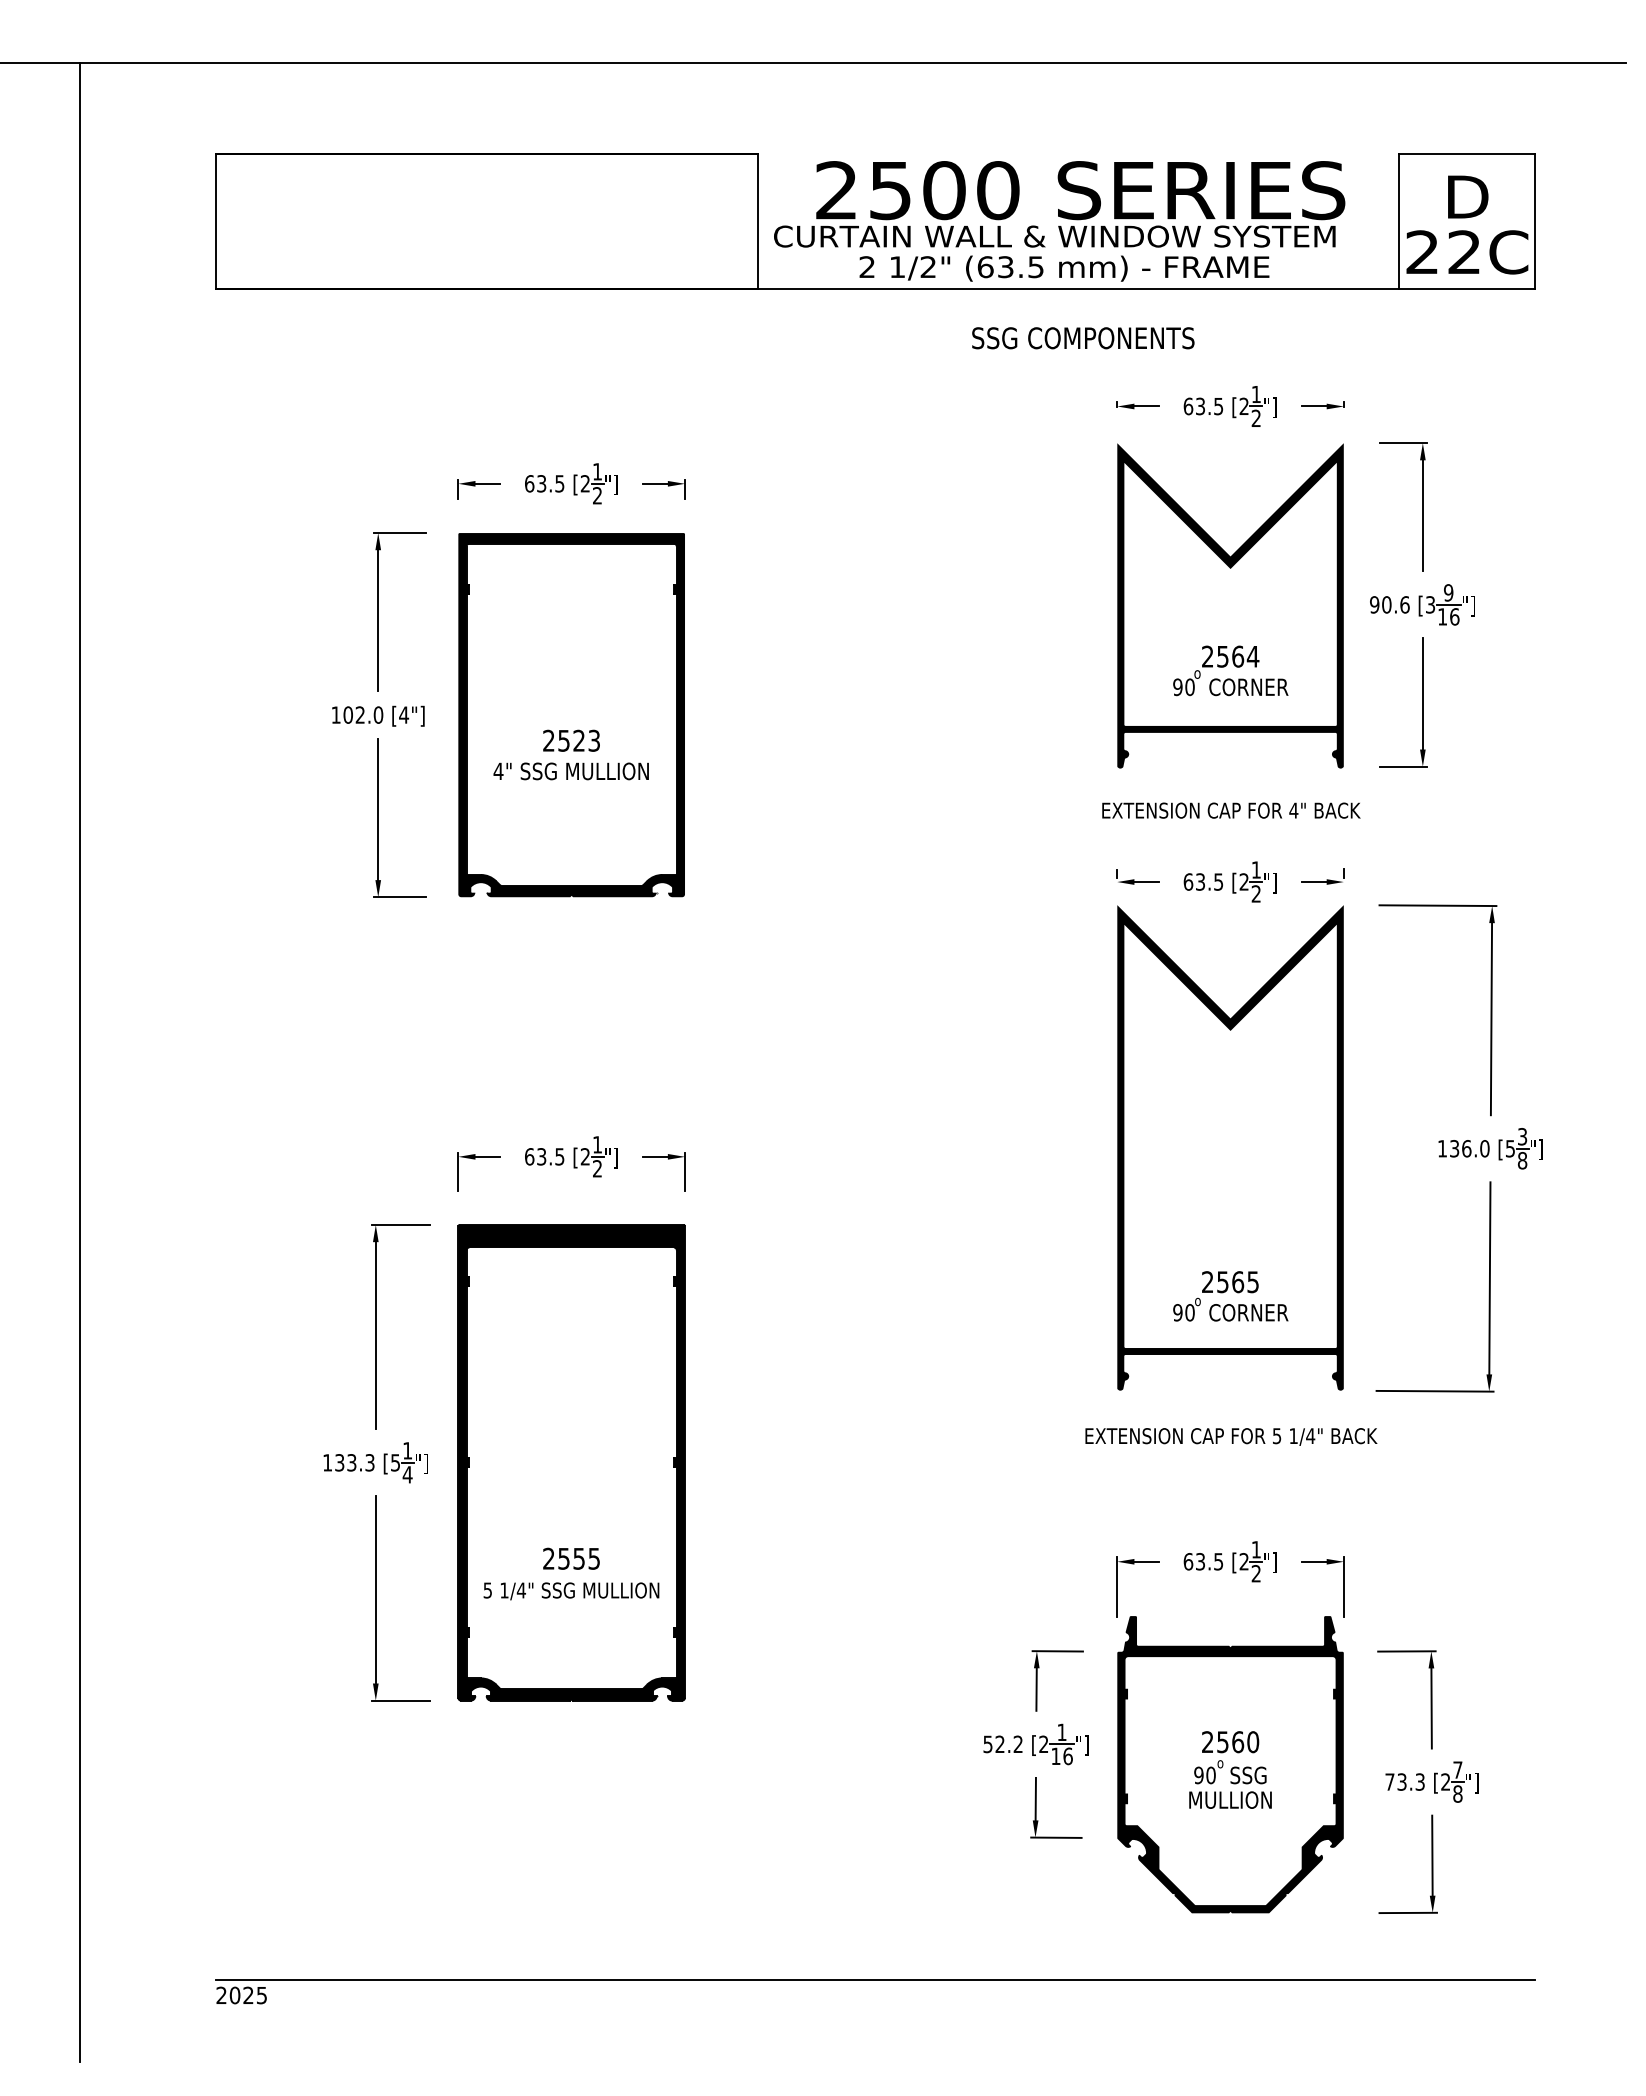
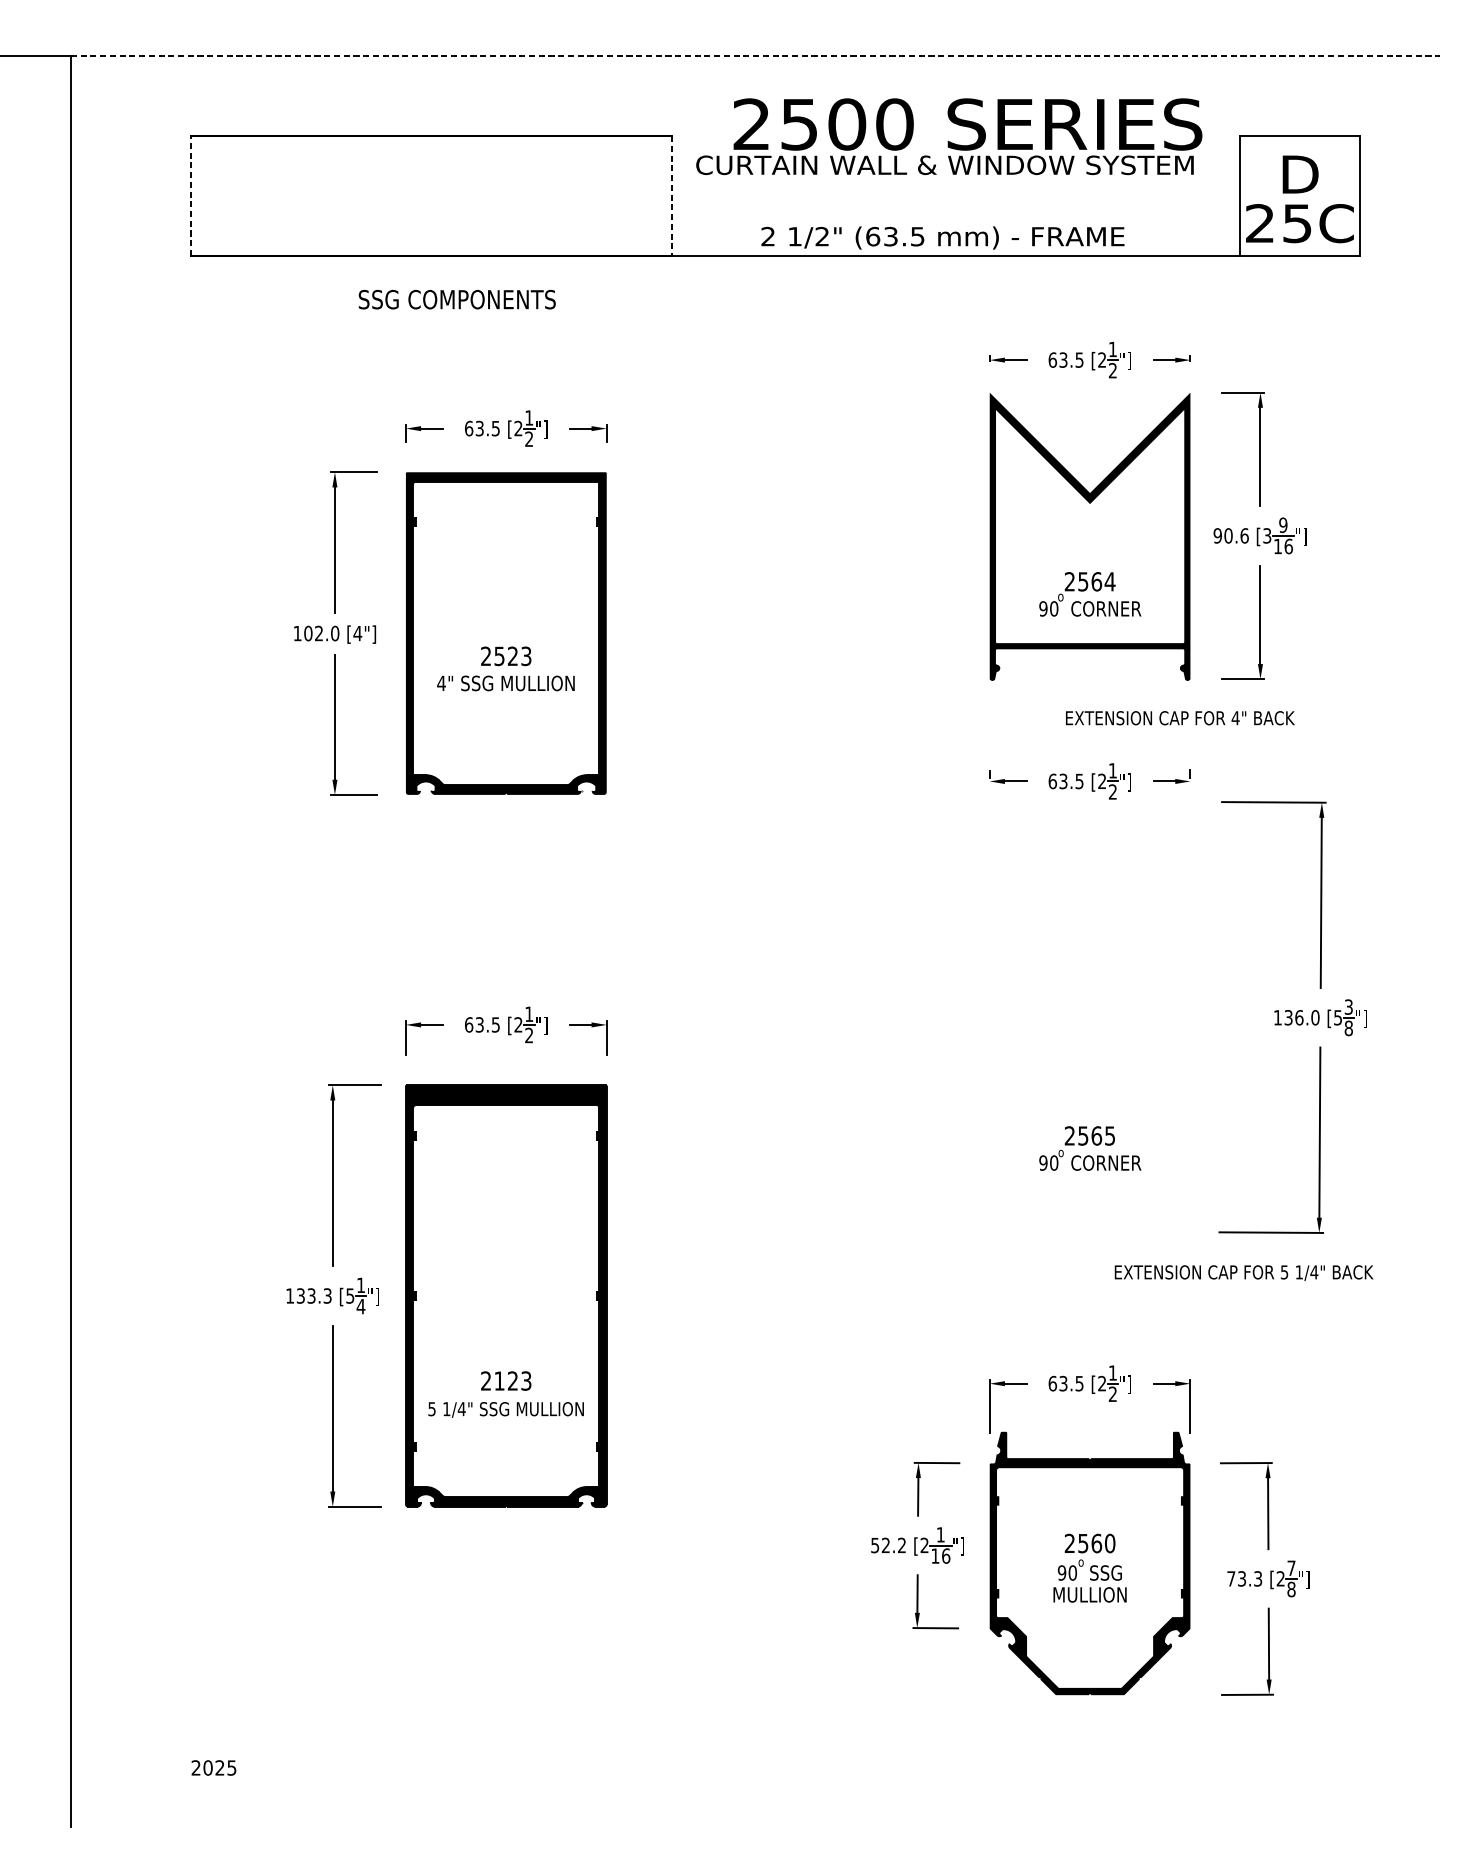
line: (852, 62) -> (755, 55), solid -> dashed
text: (1059, 204) -> (949, 136), moved
line: (215, 221) -> (190, 196), solid -> dashed
line: (758, 221) -> (671, 196), solid -> dashed
text: (1463, 252) -> (1296, 223), 22C -> 25C
text: (1083, 338) -> (457, 299), moved
text: (1231, 810) -> (1180, 718), moved
part: (1230, 1147) -> (1090, 1016), removed
text: (1231, 1436) -> (1244, 1272), moved
text: (578, 1558) -> (512, 1380), 2555 -> 2123
line: (875, 1980) -> (775, 1754), removed

